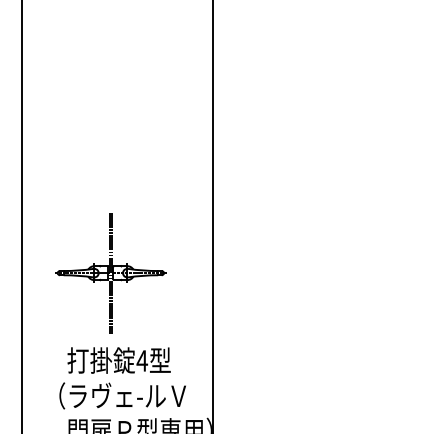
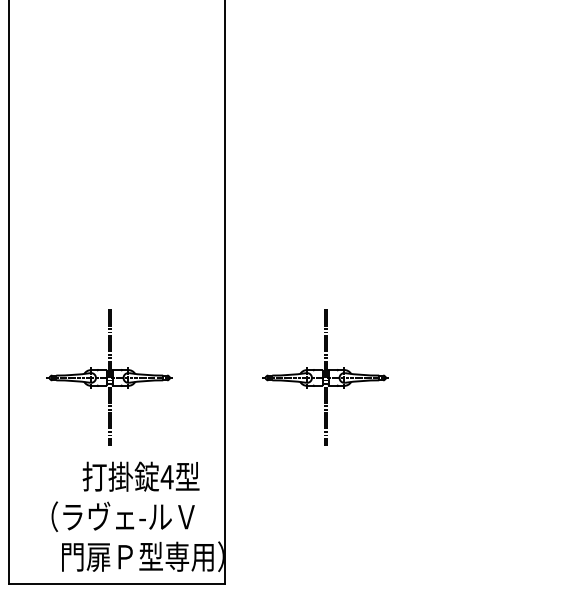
part: (301, 272) -> (325, 377), added
text: (118, 360) -> (140, 476), moved

